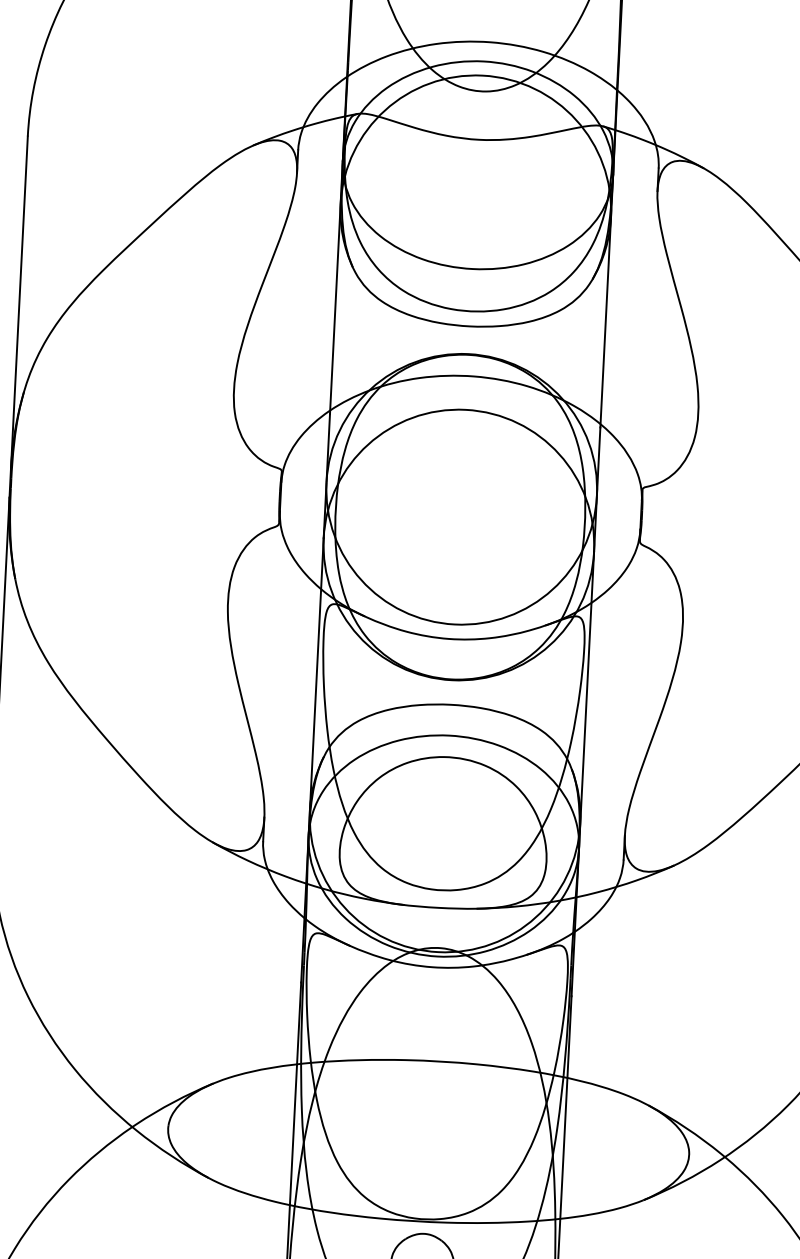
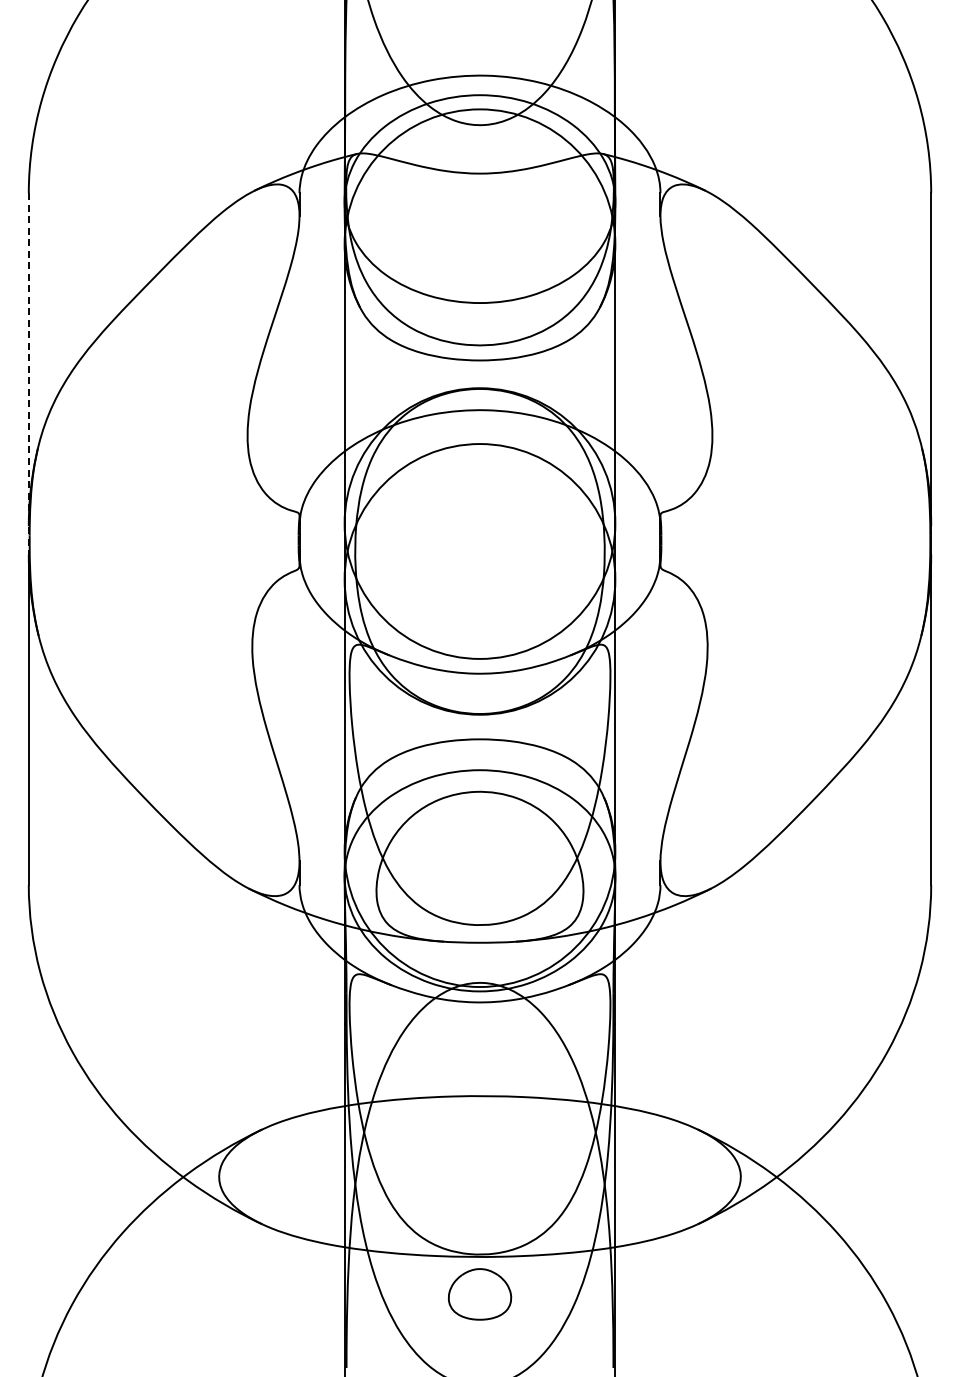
line: (18, 316) -> (28, 373), solid -> dashed

